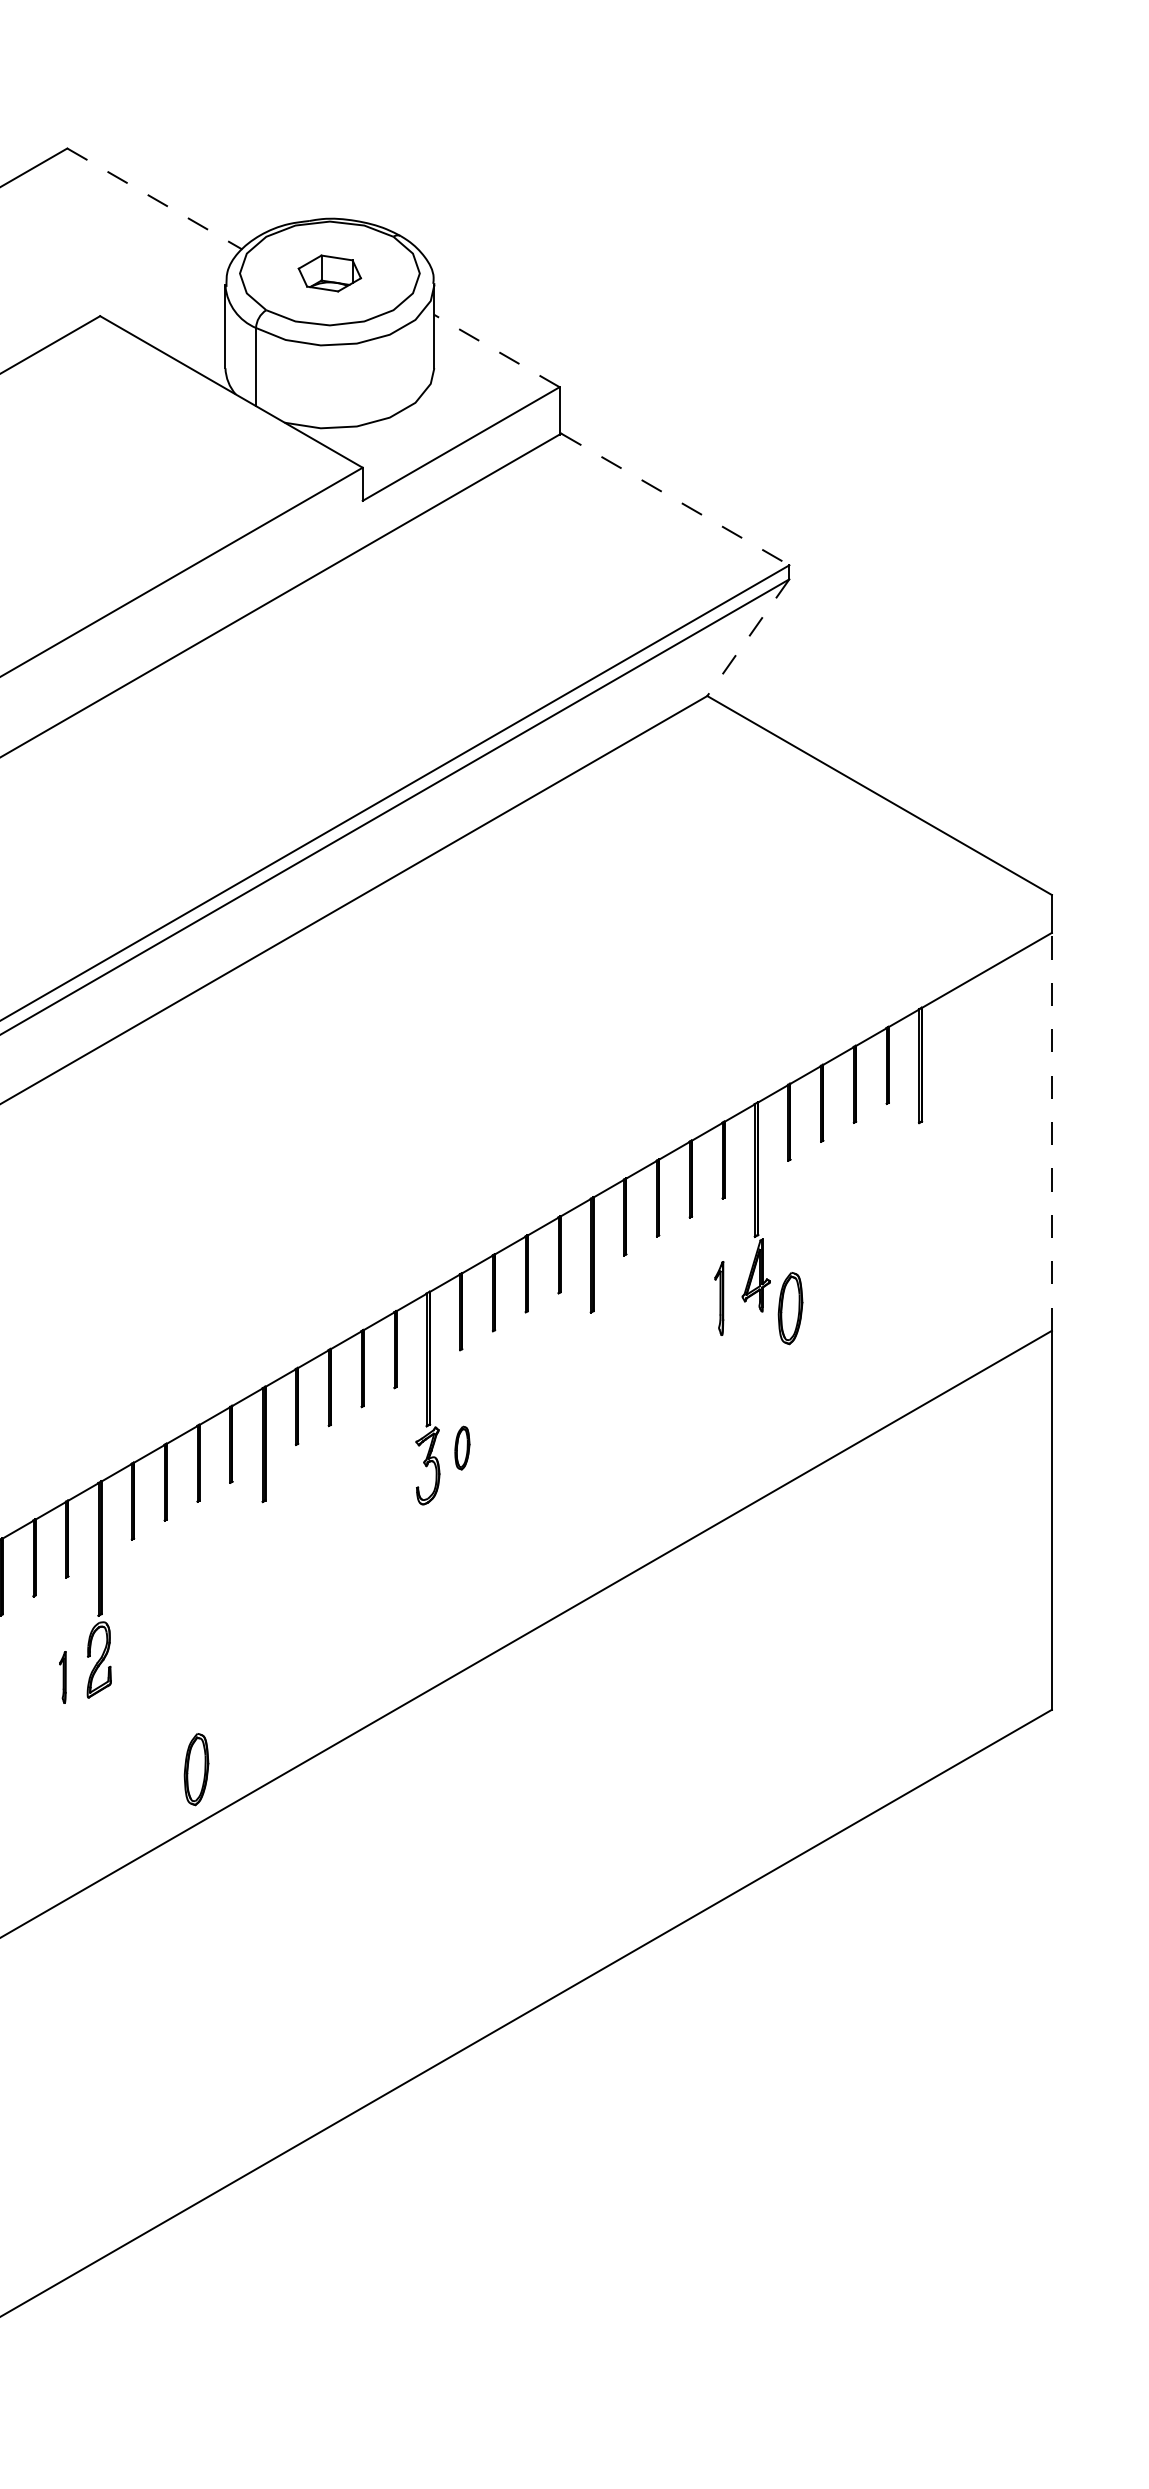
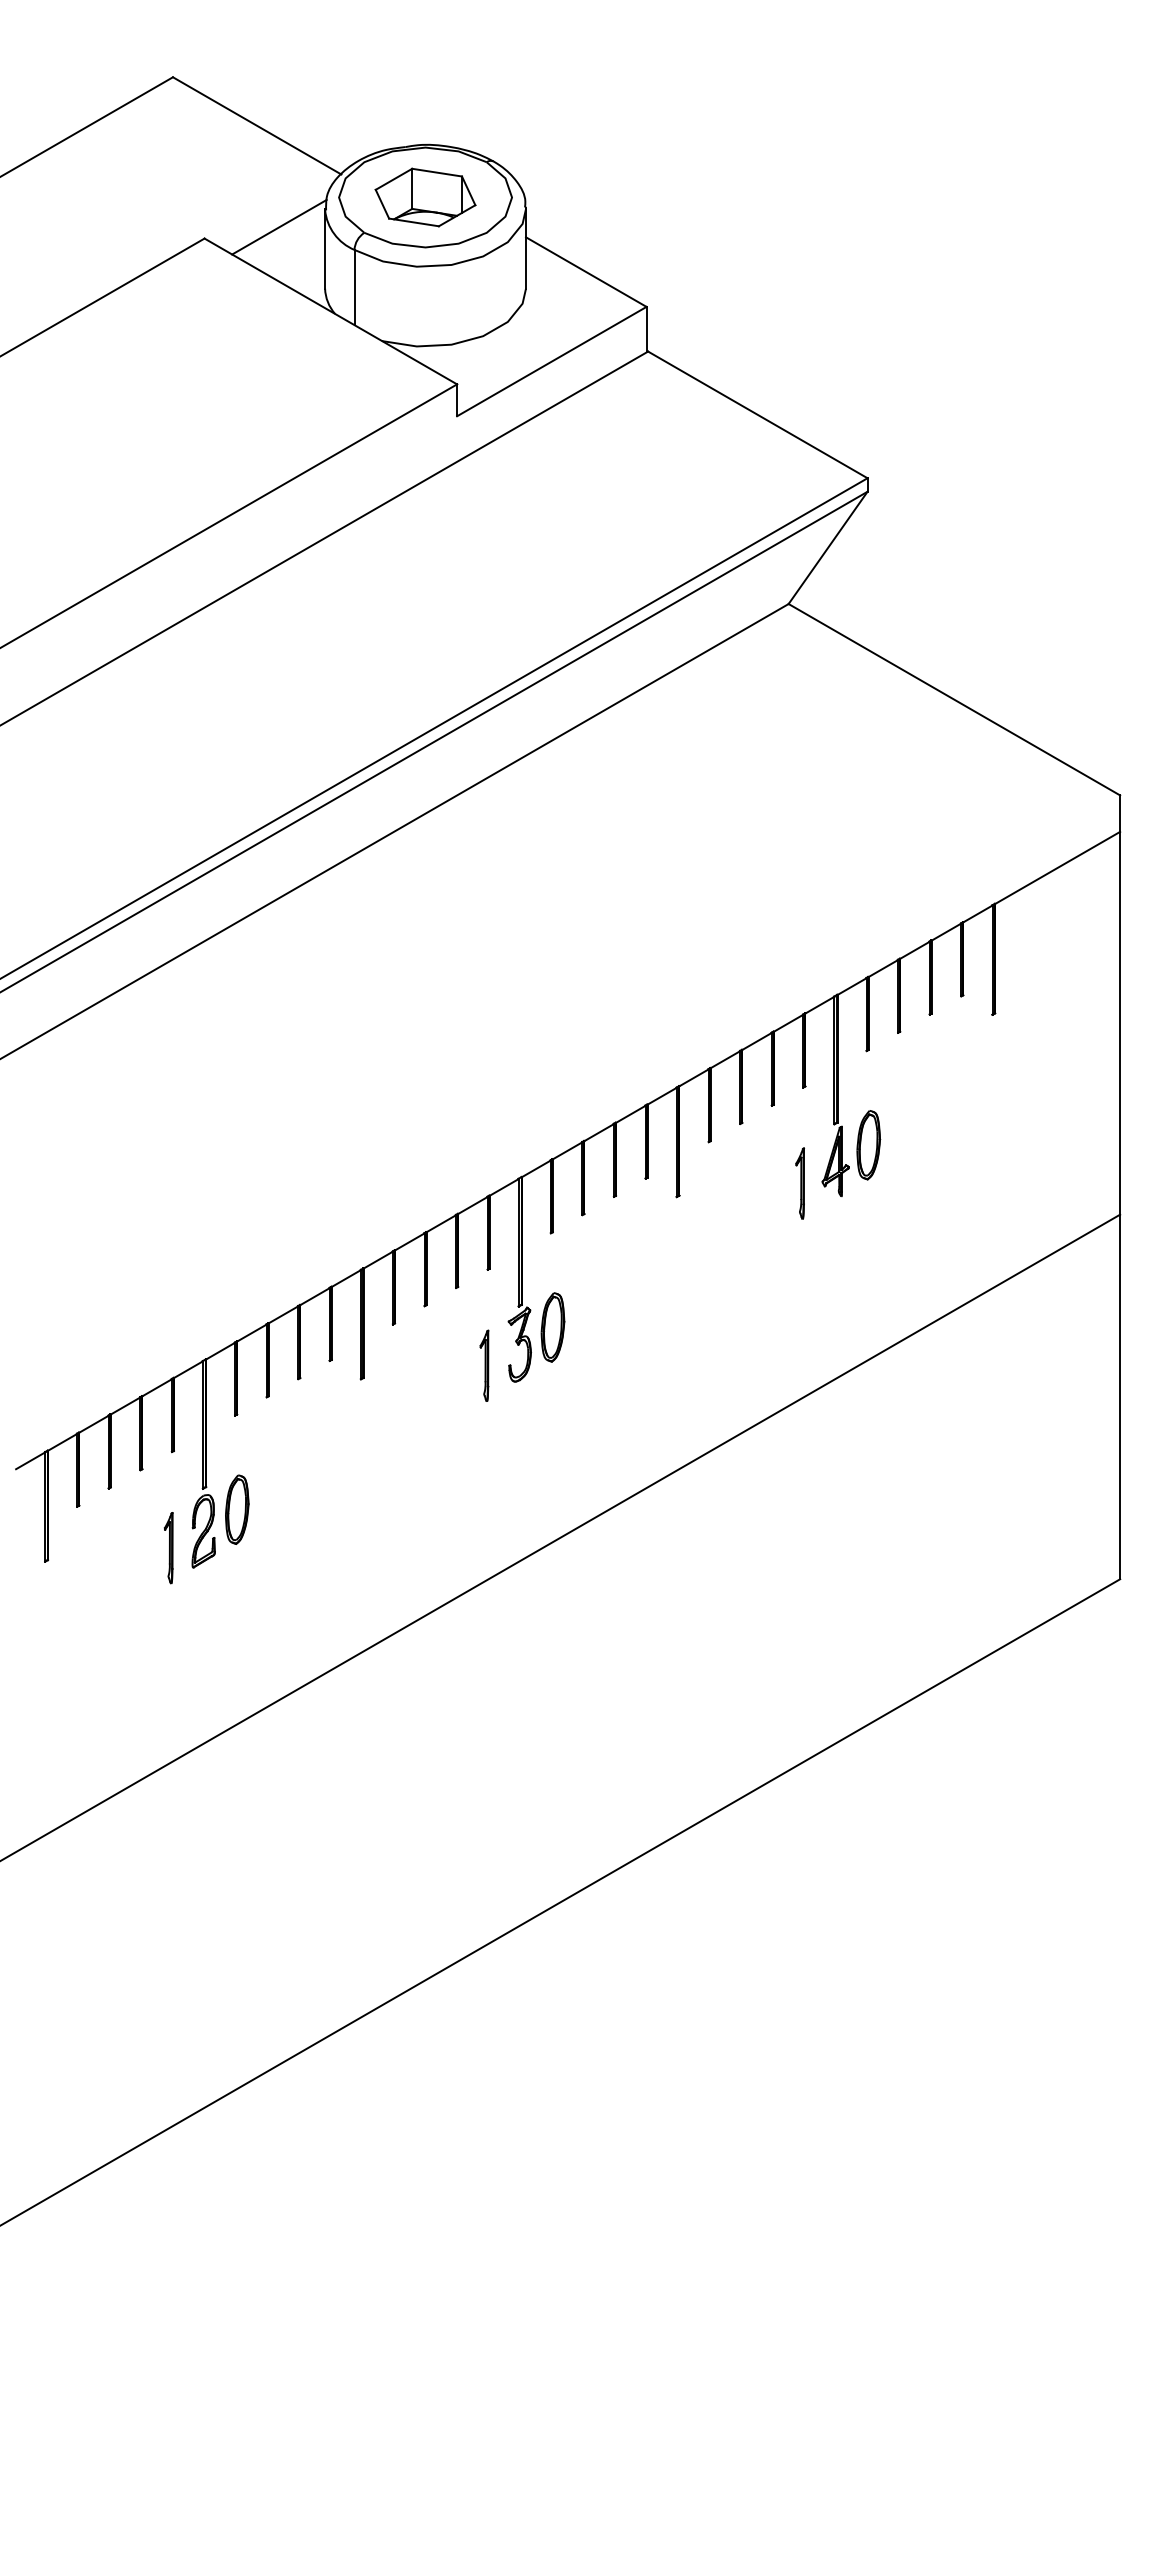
line: (155, 199) -> (257, 126), dashed -> solid
part: (329, 273) -> (425, 197), size x1.67
line: (178, 303) -> (279, 226), added
line: (497, 351) -> (586, 272), dashed -> solid
line: (674, 499) -> (757, 414), dashed -> solid
line: (748, 637) -> (828, 547), dashed -> solid
line: (1052, 1131) -> (1120, 1022), dashed -> solid
part: (790, 1308) -> (868, 1145), moved
part: (461, 1448) -> (552, 1327), size x1.67
part: (391, 1487) -> (484, 1365), added
part: (62, 1677) -> (168, 1548), size x1.43
part: (196, 1769) -> (237, 1509), moved

